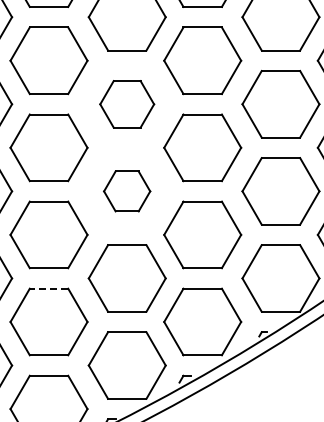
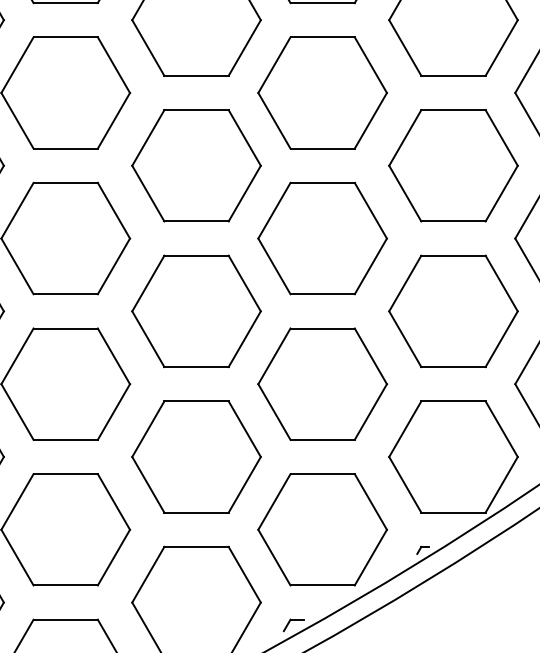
part: (126, 104) -> (195, 166), size x1.43
part: (126, 191) -> (195, 311), size x1.67
line: (48, 288) -> (64, 473), dashed -> solid

